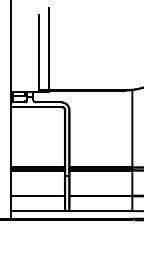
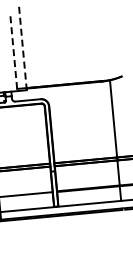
line: (48, 50) -> (22, 48), solid -> dashed
line: (39, 52) -> (14, 51), solid -> dashed

